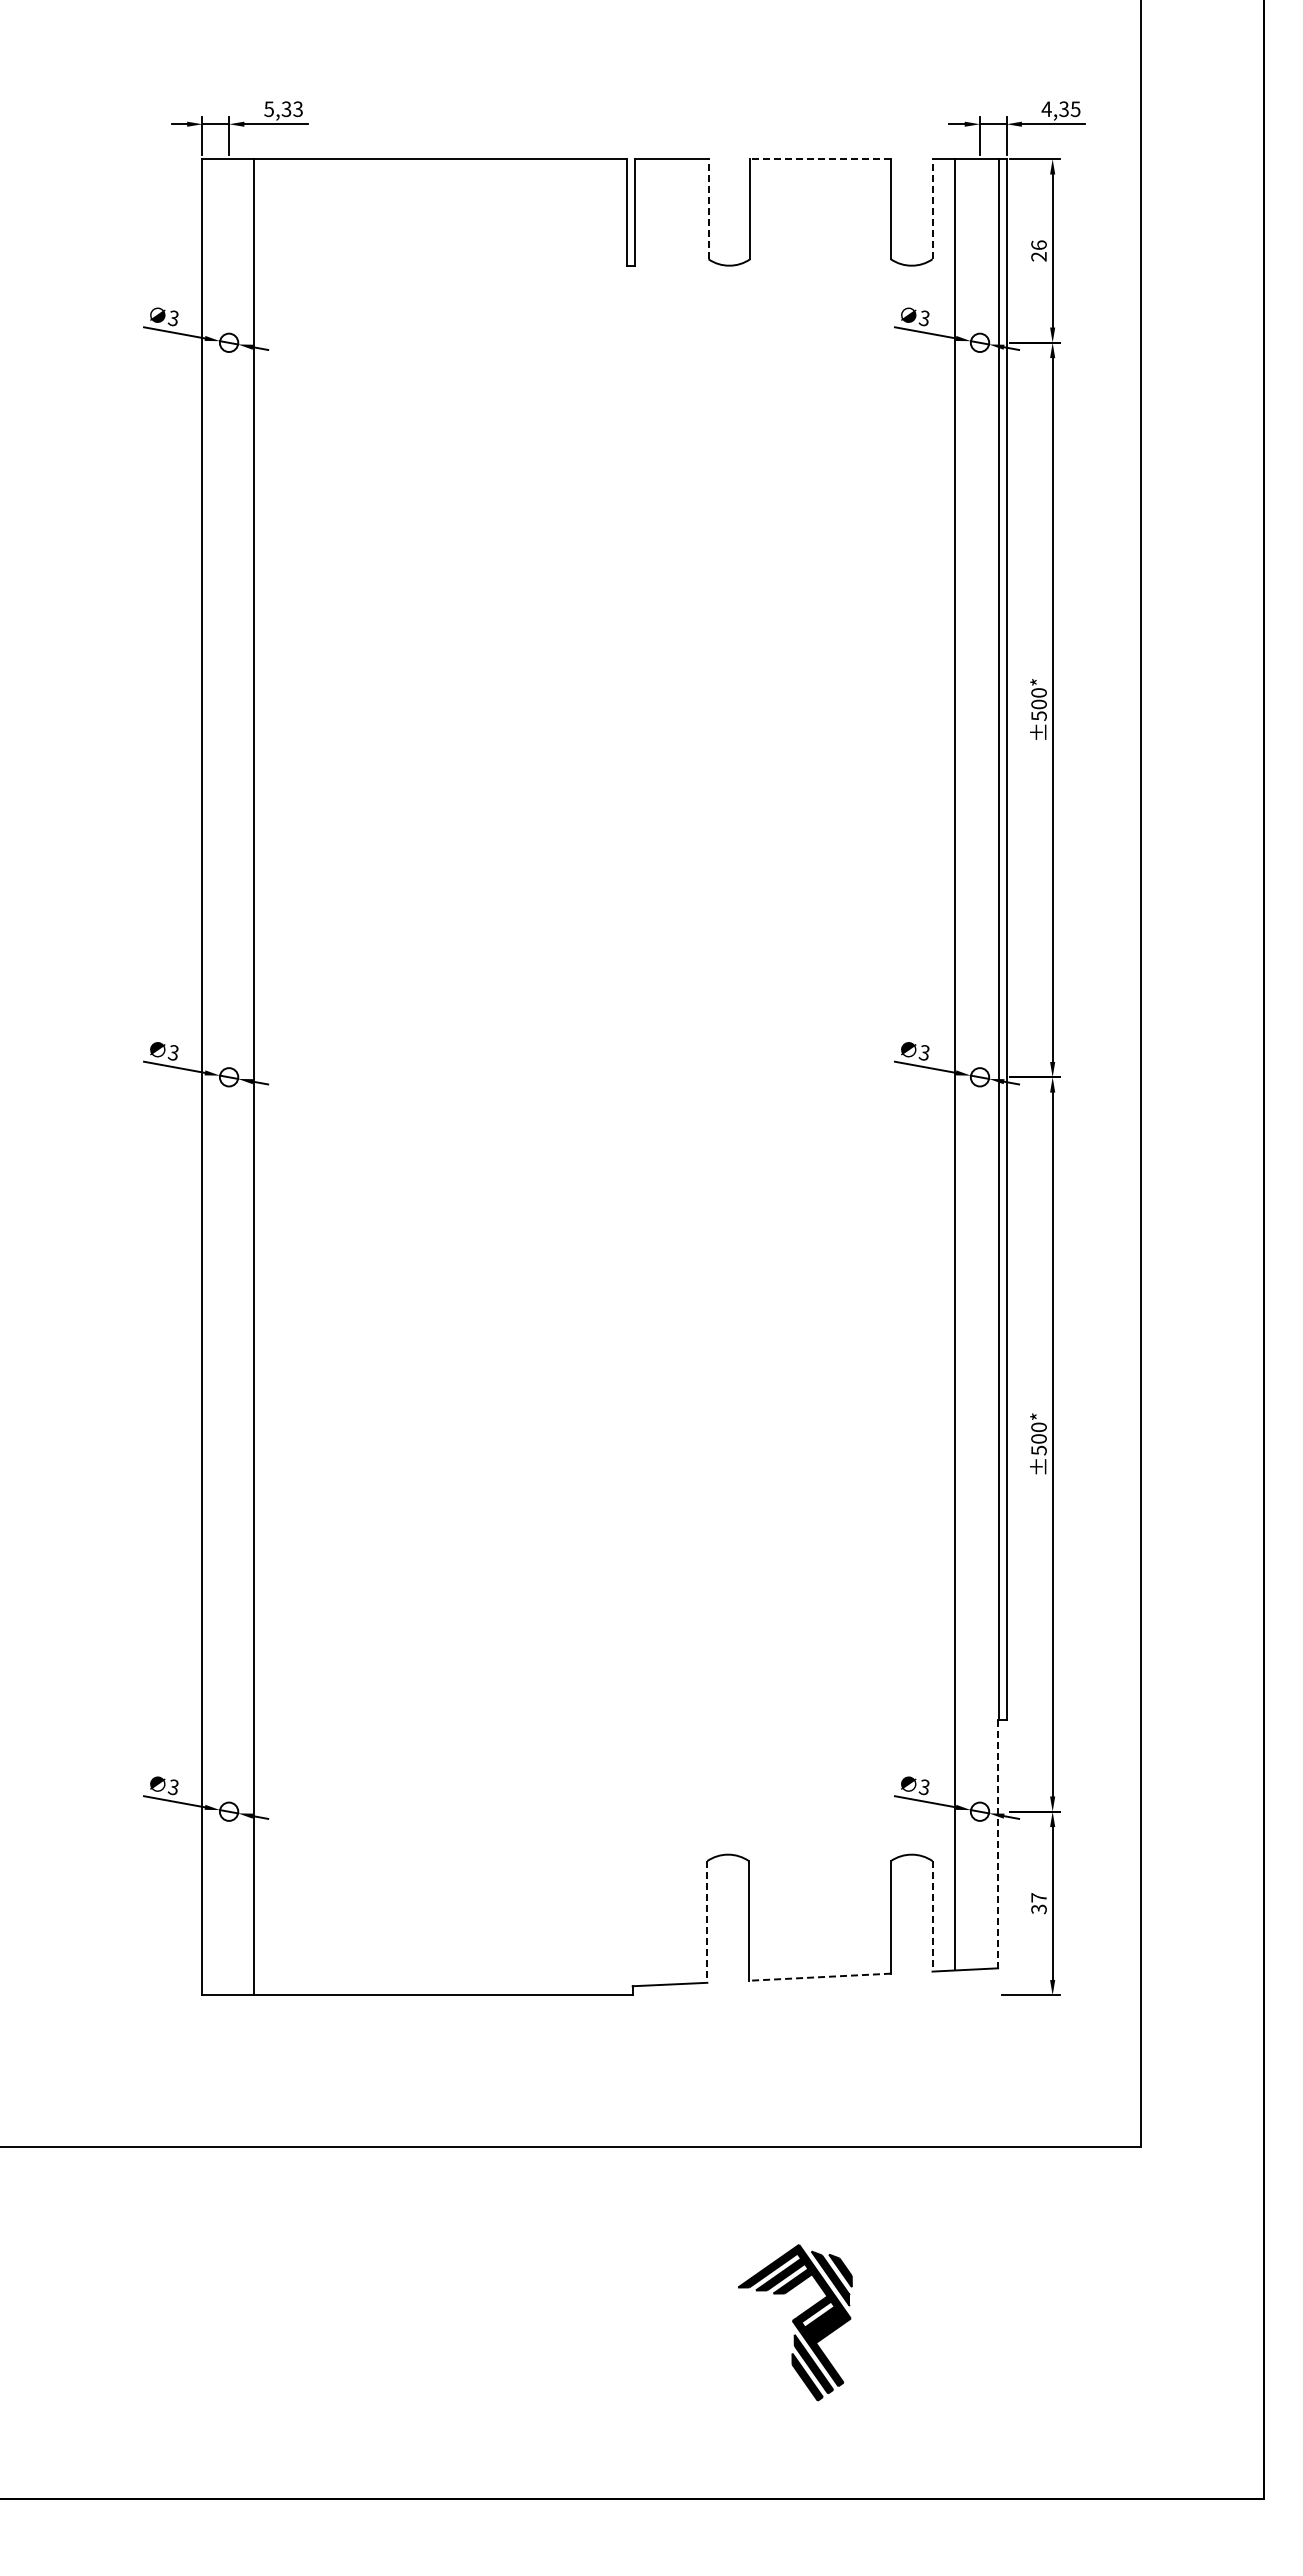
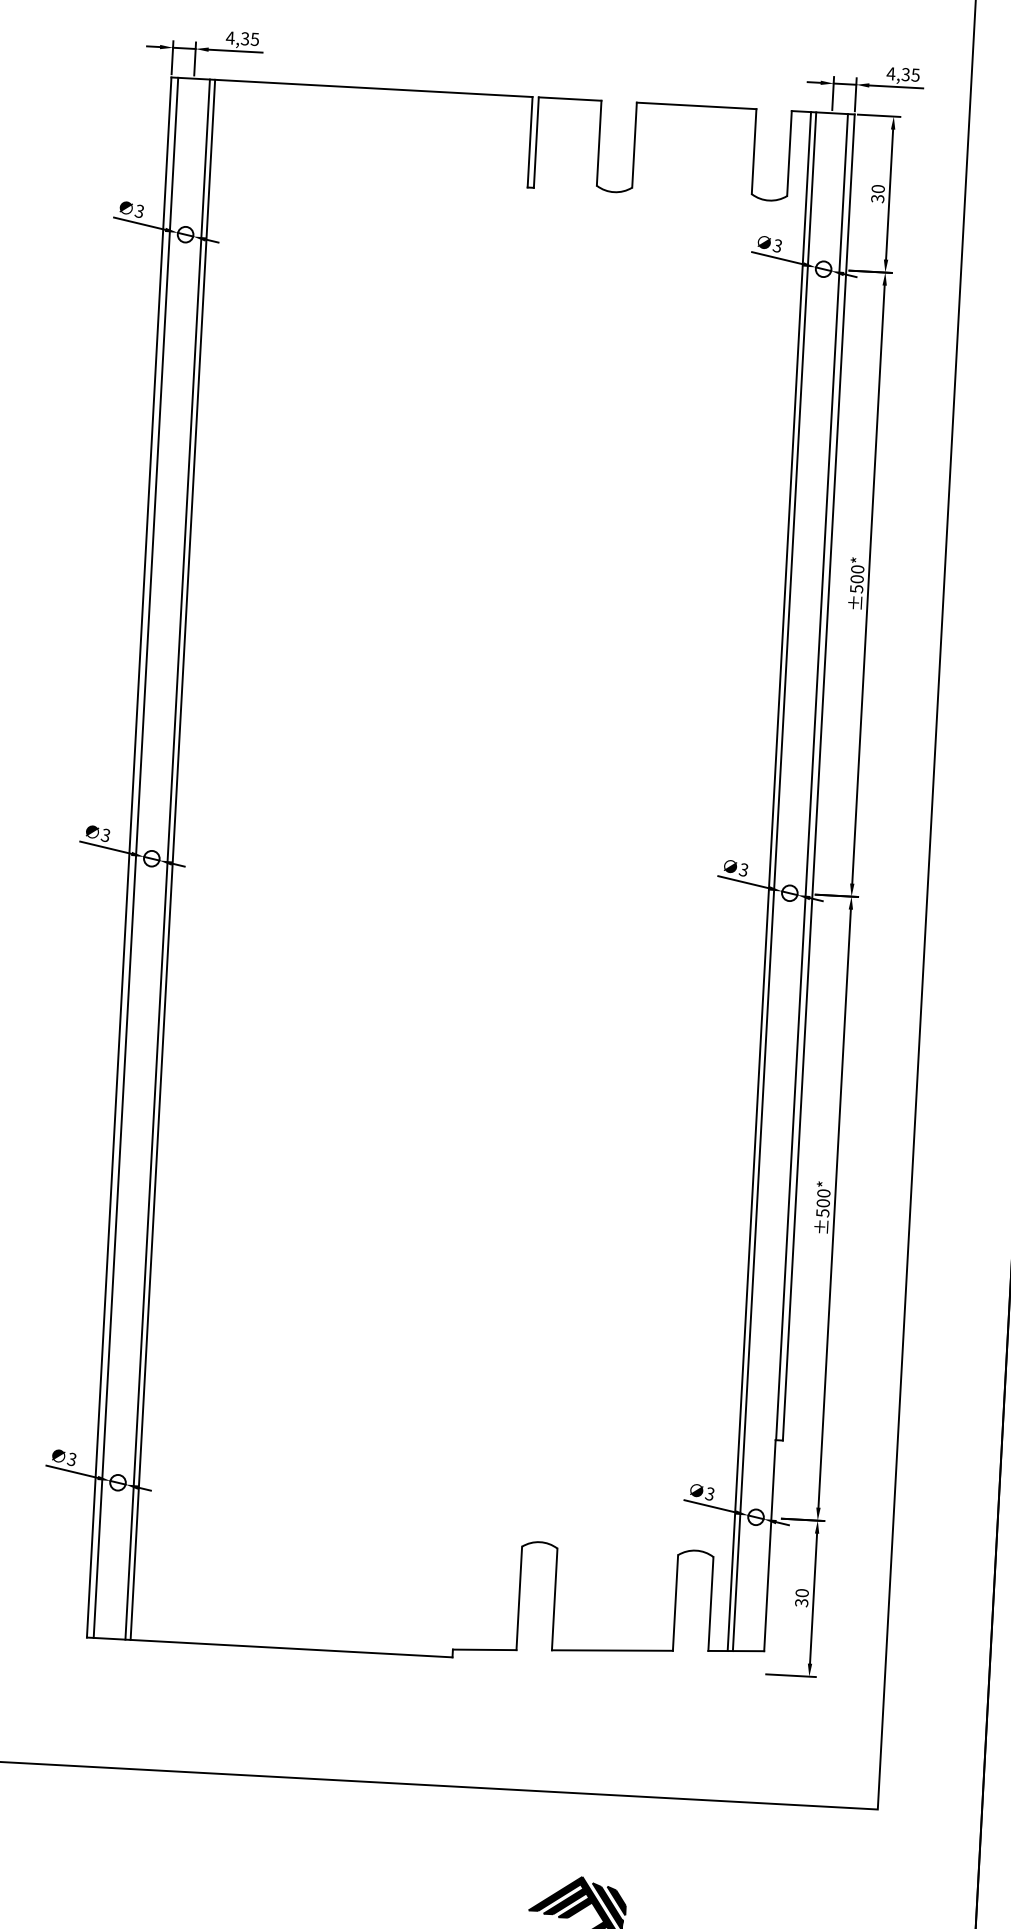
text: (283, 109) -> (242, 38), 5,33 -> 4,35
line: (820, 159) -> (696, 106), dashed -> solid
line: (708, 208) -> (599, 142), dashed -> solid
line: (932, 208) -> (789, 152), dashed -> solid
text: (1038, 250) -> (877, 193), 26 -> 30
line: (961, 1064) -> (774, 881), added
line: (210, 1077) -> (136, 858), added
line: (247, 1077) -> (167, 859), added
line: (998, 1844) -> (770, 1546), dashed -> solid
text: (1038, 1897) -> (801, 1592), 37 -> 30
line: (932, 1916) -> (710, 1604), dashed -> solid
line: (707, 1921) -> (519, 1598), dashed -> solid
line: (819, 1977) -> (612, 1650), dashed -> solid

